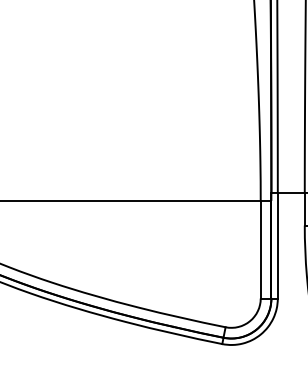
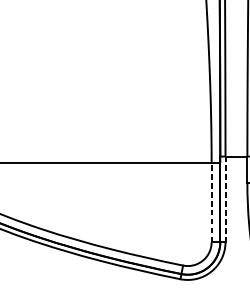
line: (277, 245) -> (225, 199), solid -> dashed
line: (260, 249) -> (211, 202), solid -> dashed

